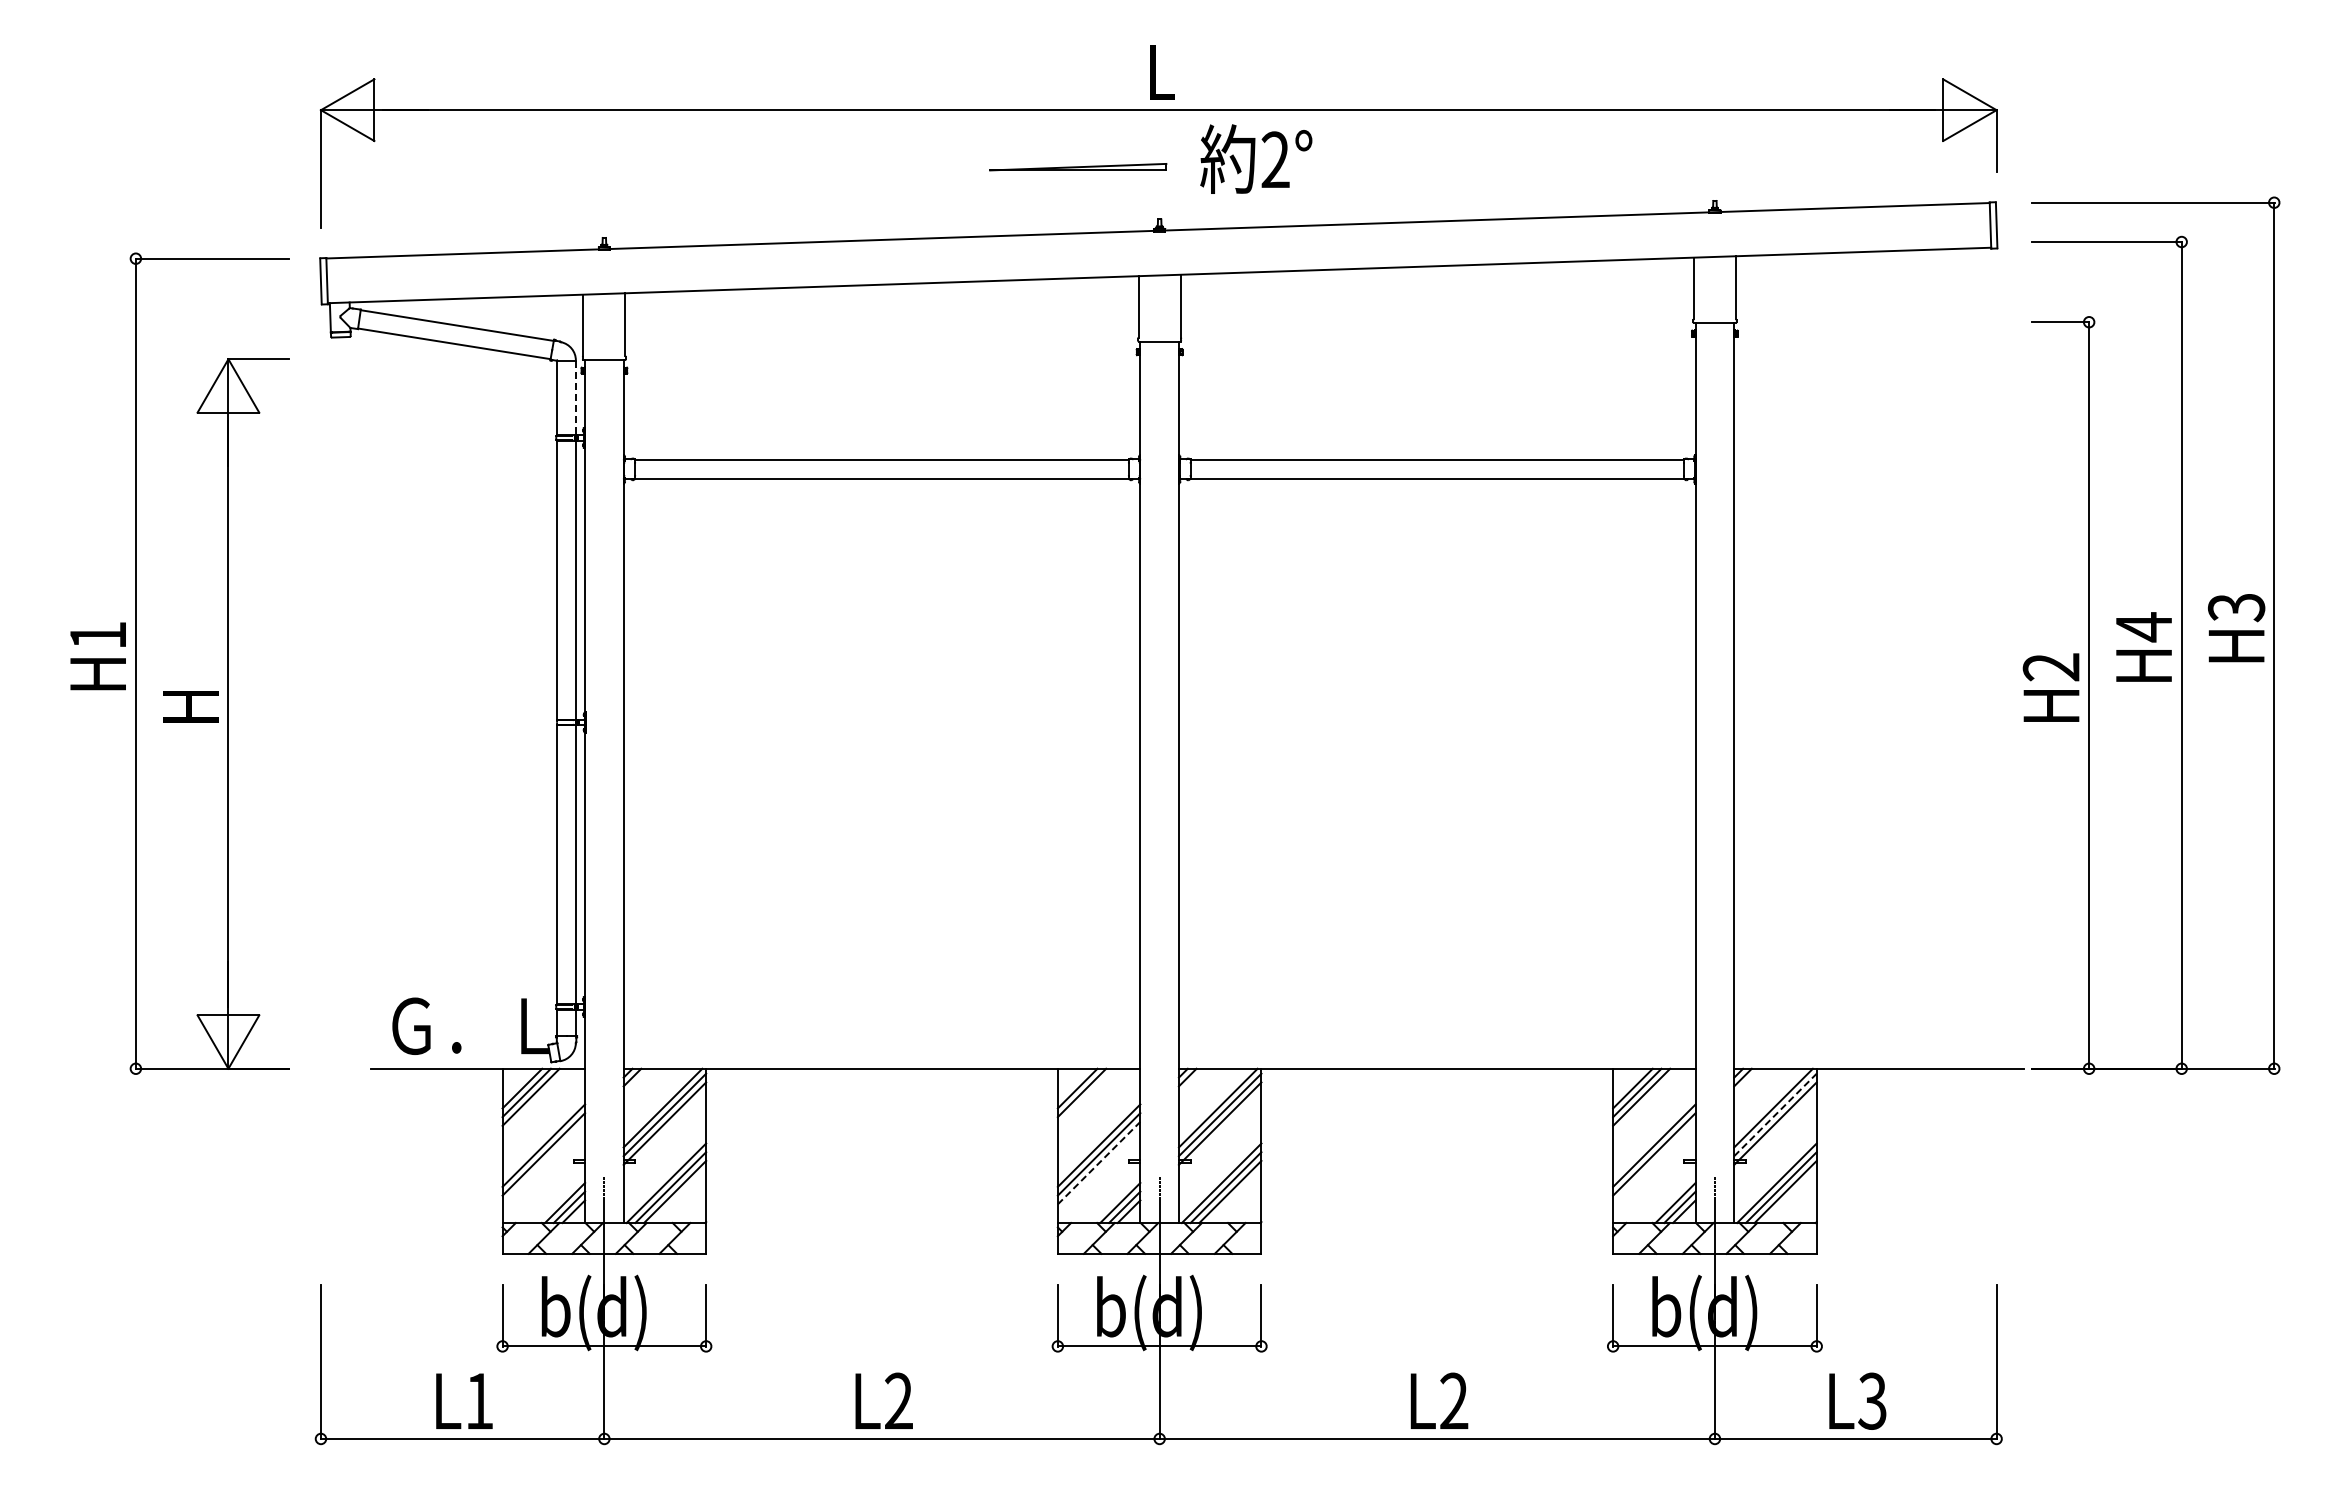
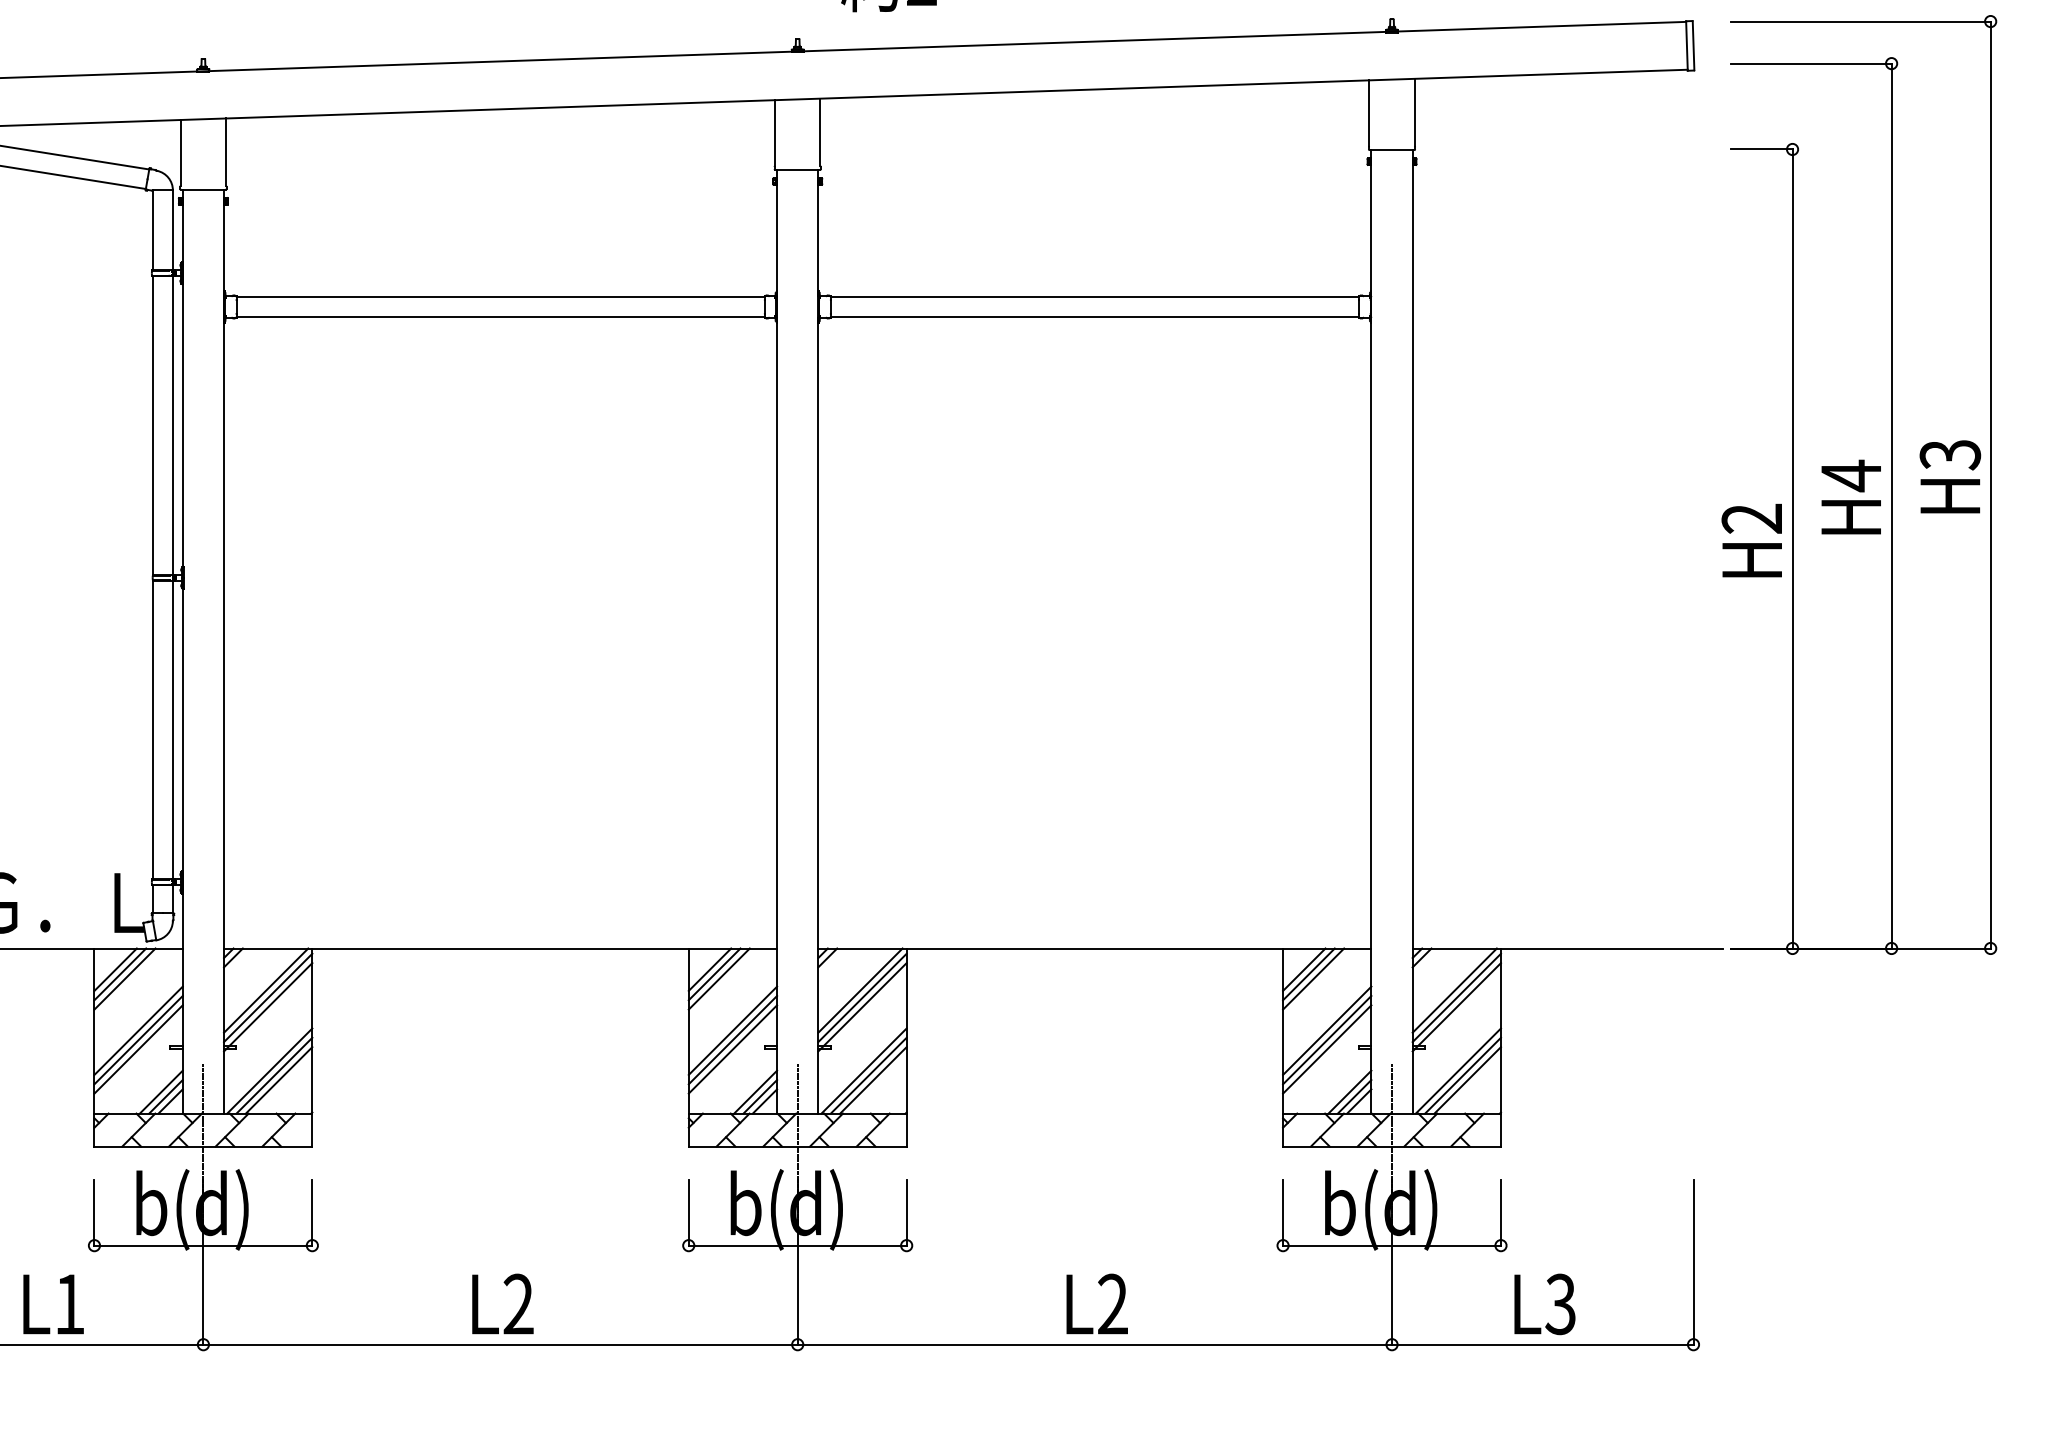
line: (575, 398) -> (172, 231), dashed -> solid
line: (1085, 1096) -> (718, 978), added
line: (1775, 1114) -> (1456, 997), dashed -> solid
line: (543, 1162) -> (138, 1048), added
line: (1099, 1162) -> (733, 1048), dashed -> solid
line: (1654, 1162) -> (1327, 1048), added

